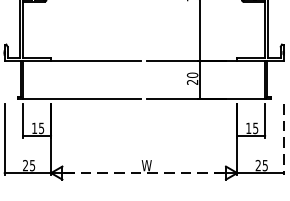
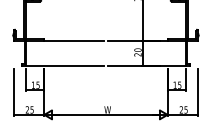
line: (284, 140) -> (198, 93), dashed -> solid
line: (143, 172) -> (105, 114), dashed -> solid

